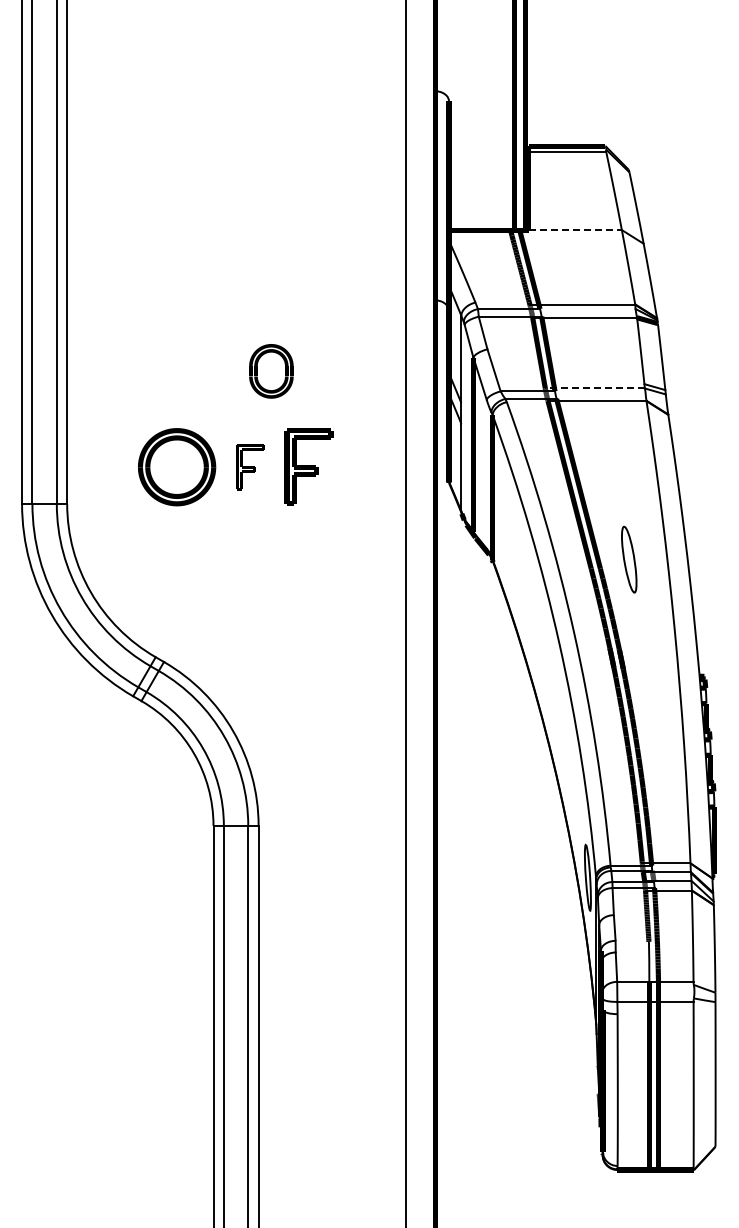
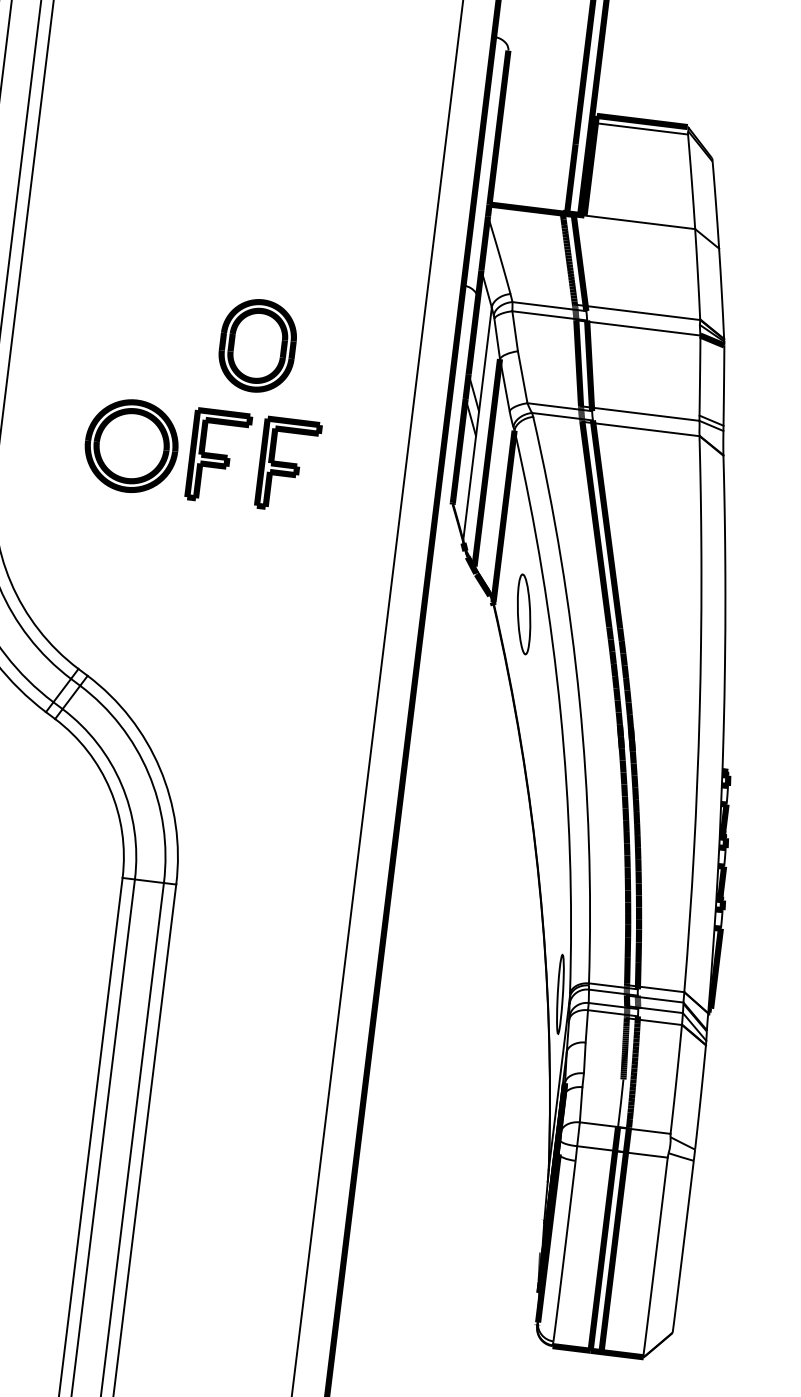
line: (575, 230) -> (639, 222), dashed -> solid
part: (271, 371) -> (257, 346), size x1.43
line: (595, 388) -> (640, 413), dashed -> solid
part: (250, 466) -> (219, 456), size x1.67
part: (629, 559) -> (524, 614), moved

